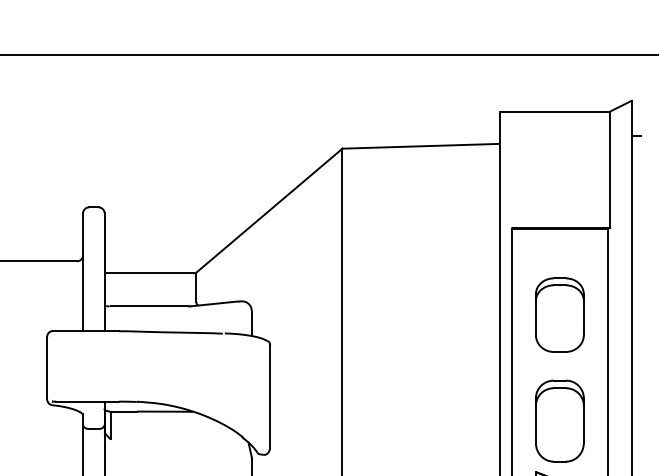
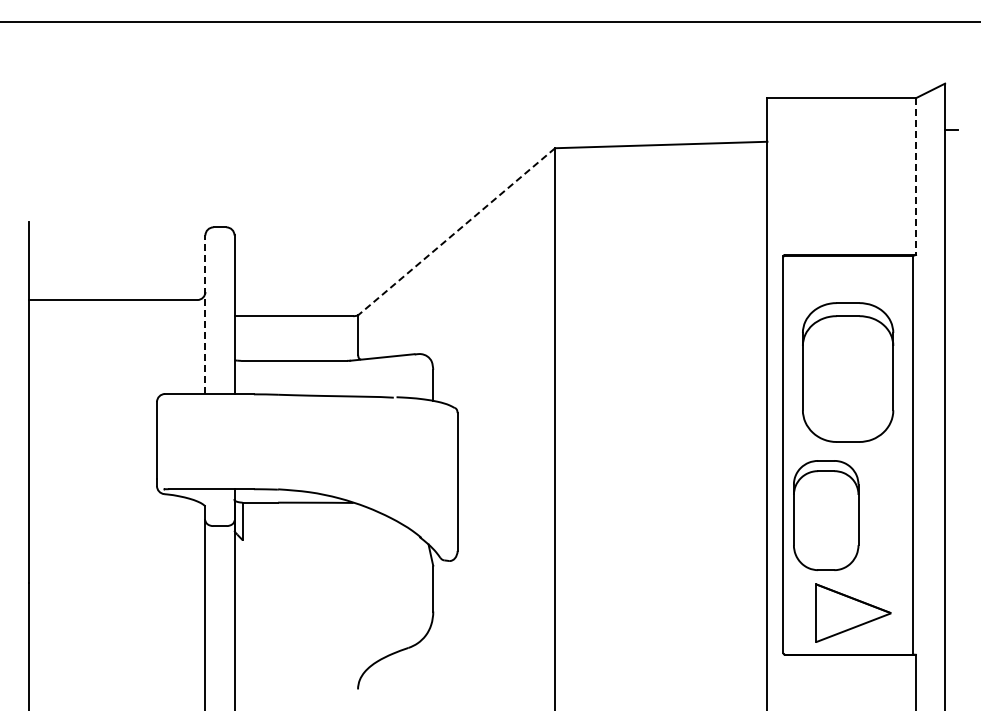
line: (610, 170) -> (916, 177), solid -> dashed
line: (269, 211) -> (456, 232), solid -> dashed
line: (83, 272) -> (205, 314), solid -> dashed
part: (560, 315) -> (848, 372), size x1.4
part: (560, 421) -> (826, 515), moved

